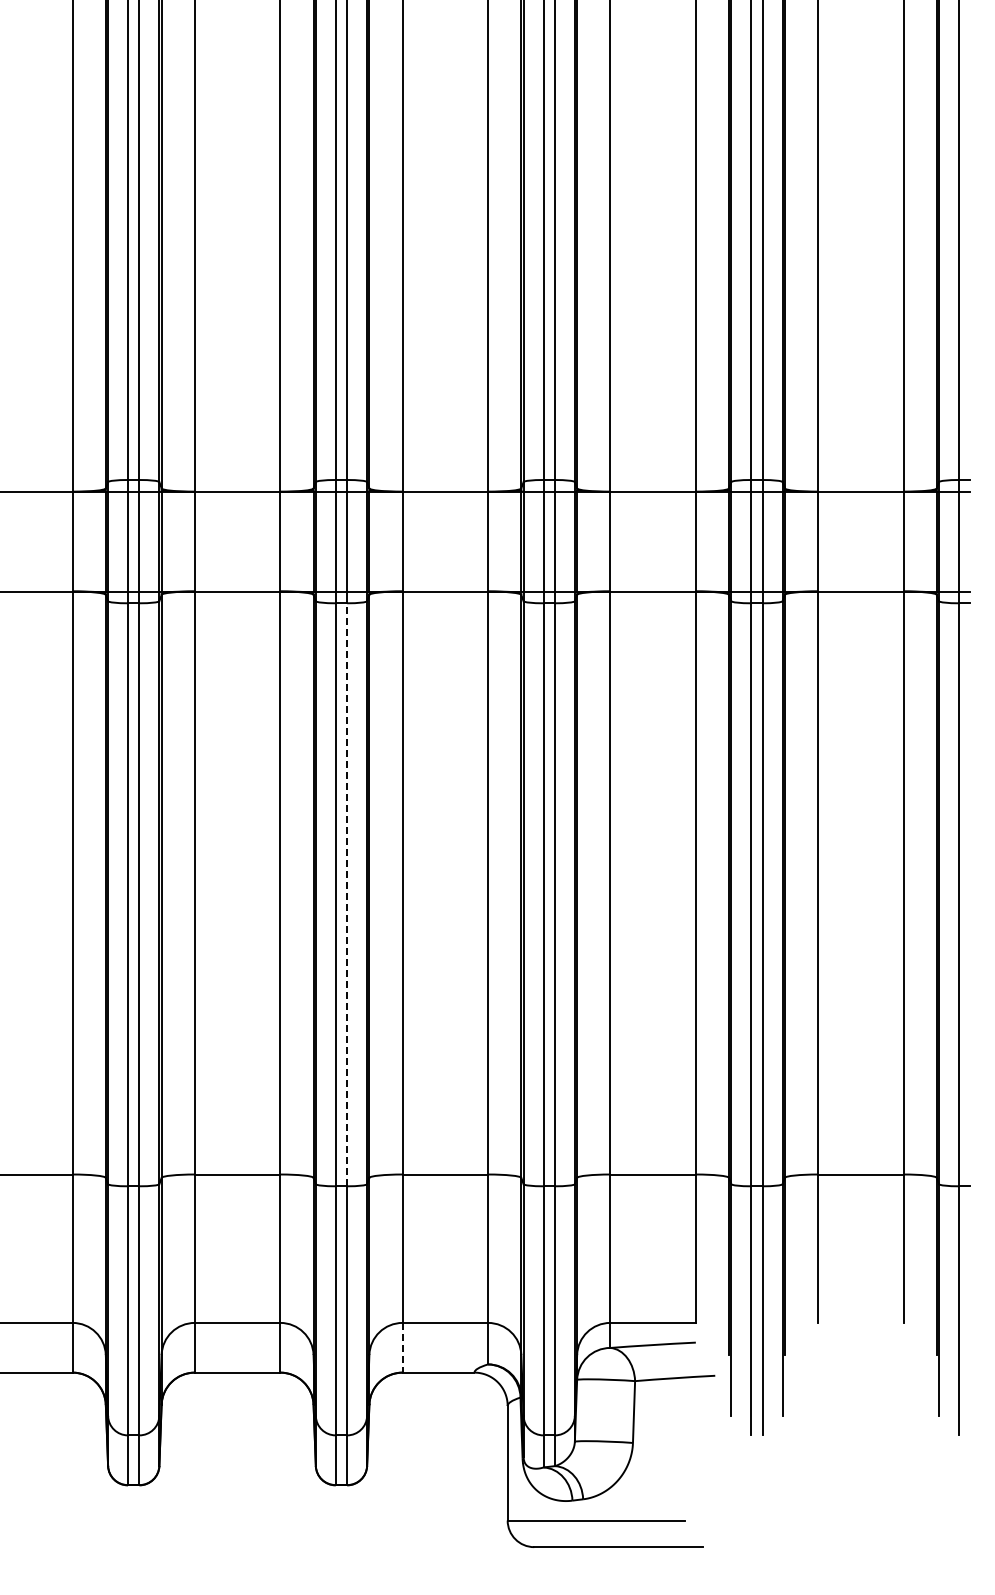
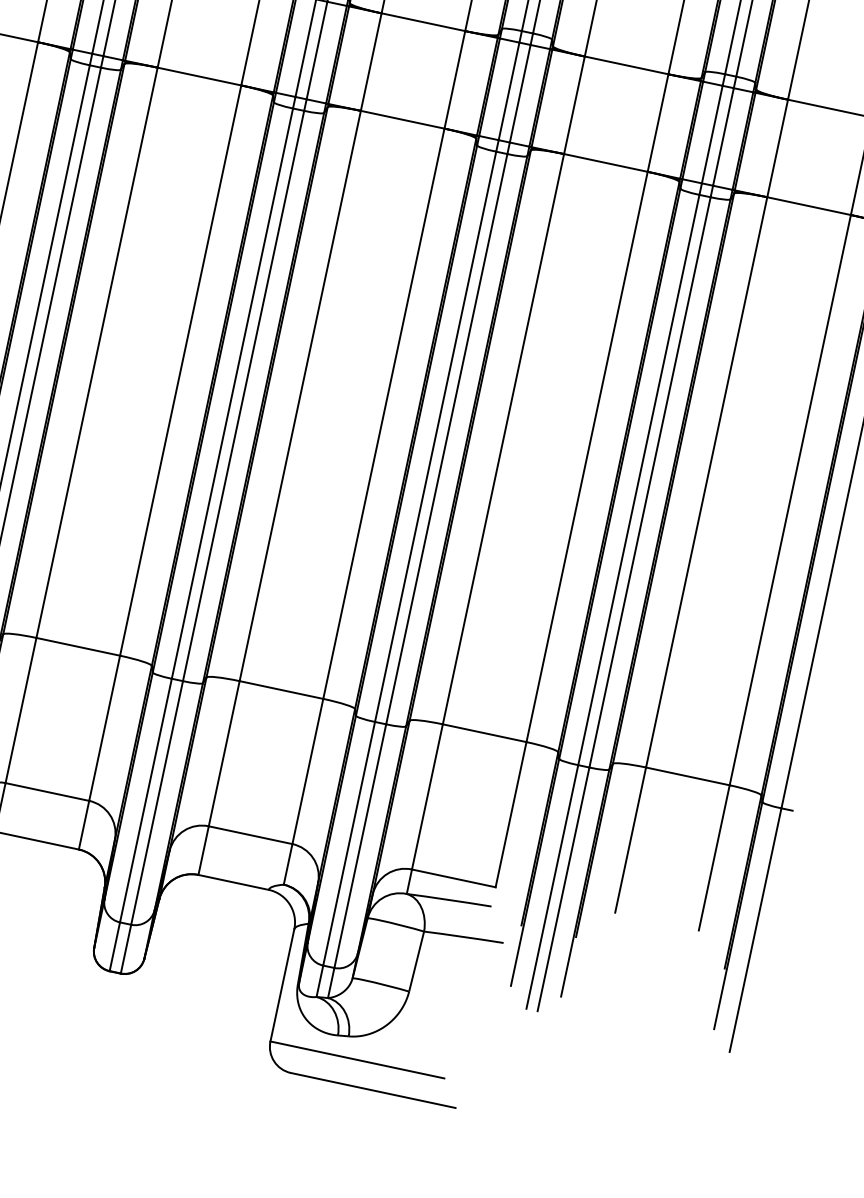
line: (347, 894) -> (243, 395), dashed -> solid
line: (402, 1347) -> (203, 850), dashed -> solid

